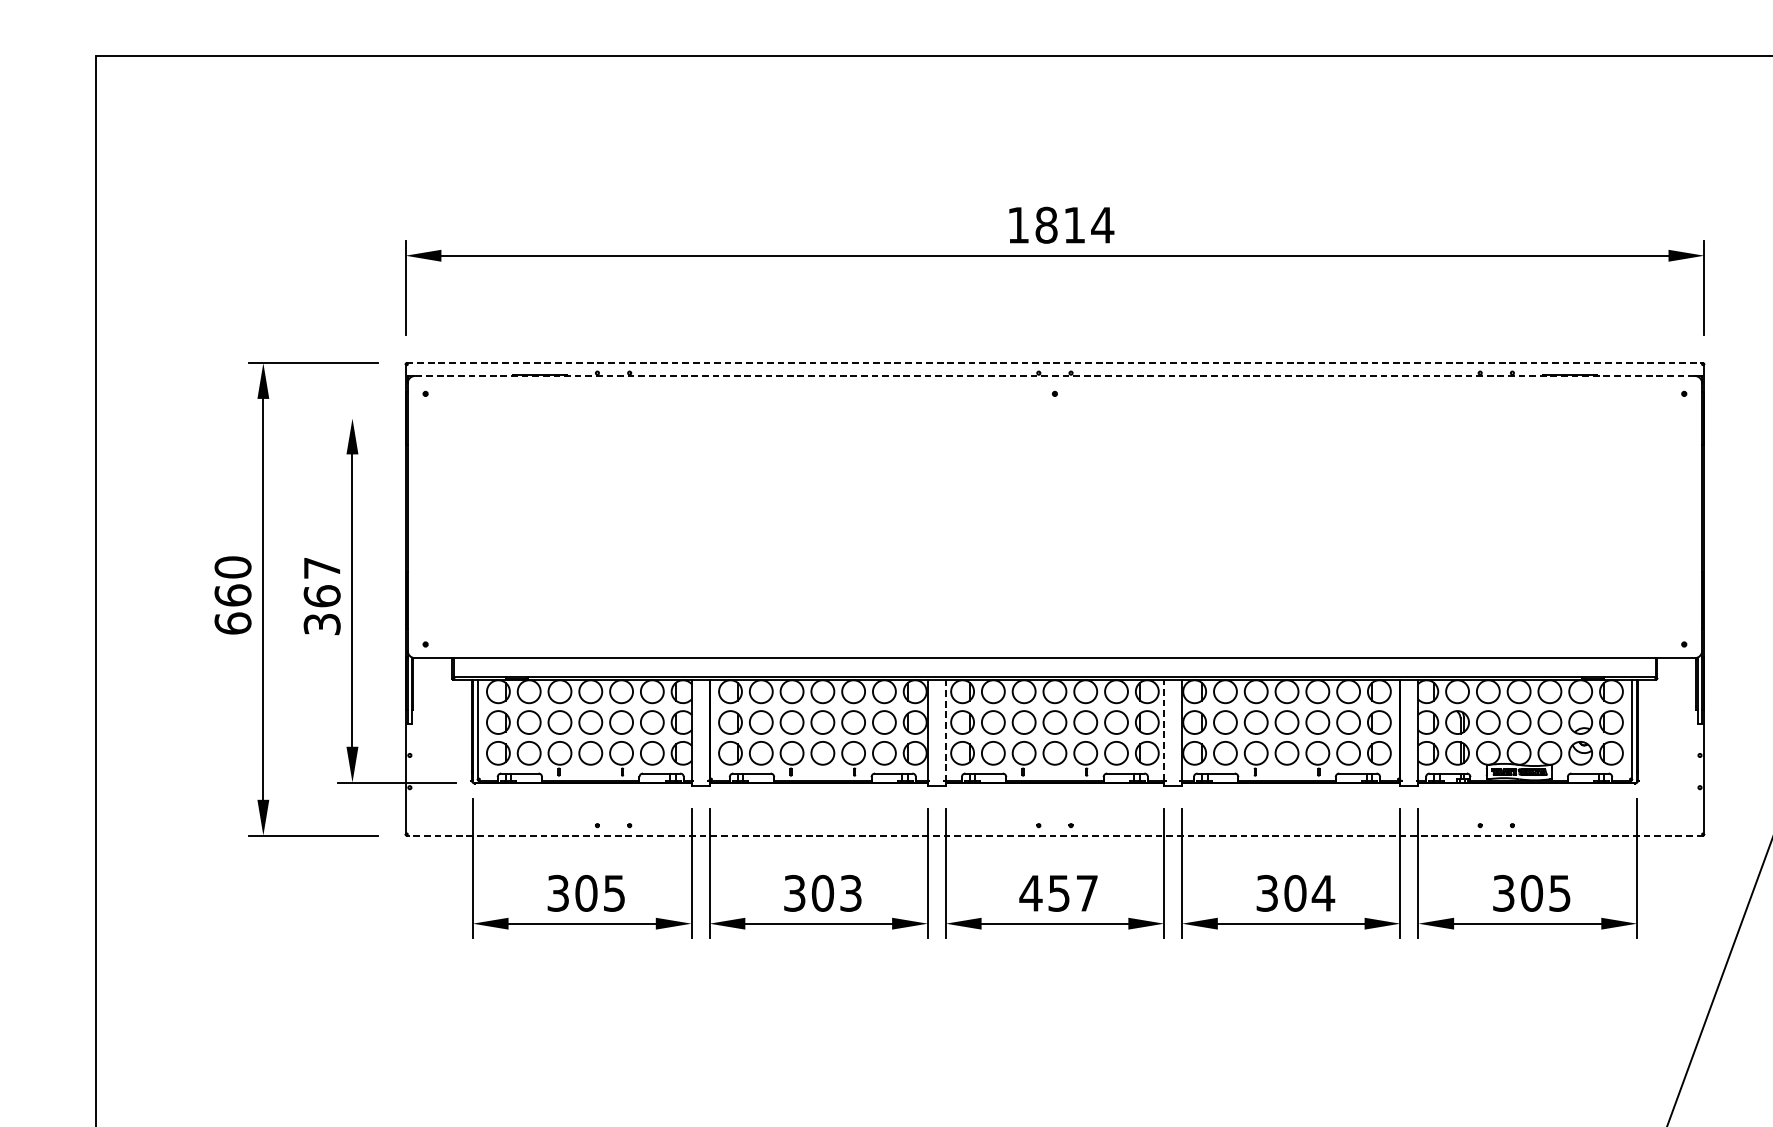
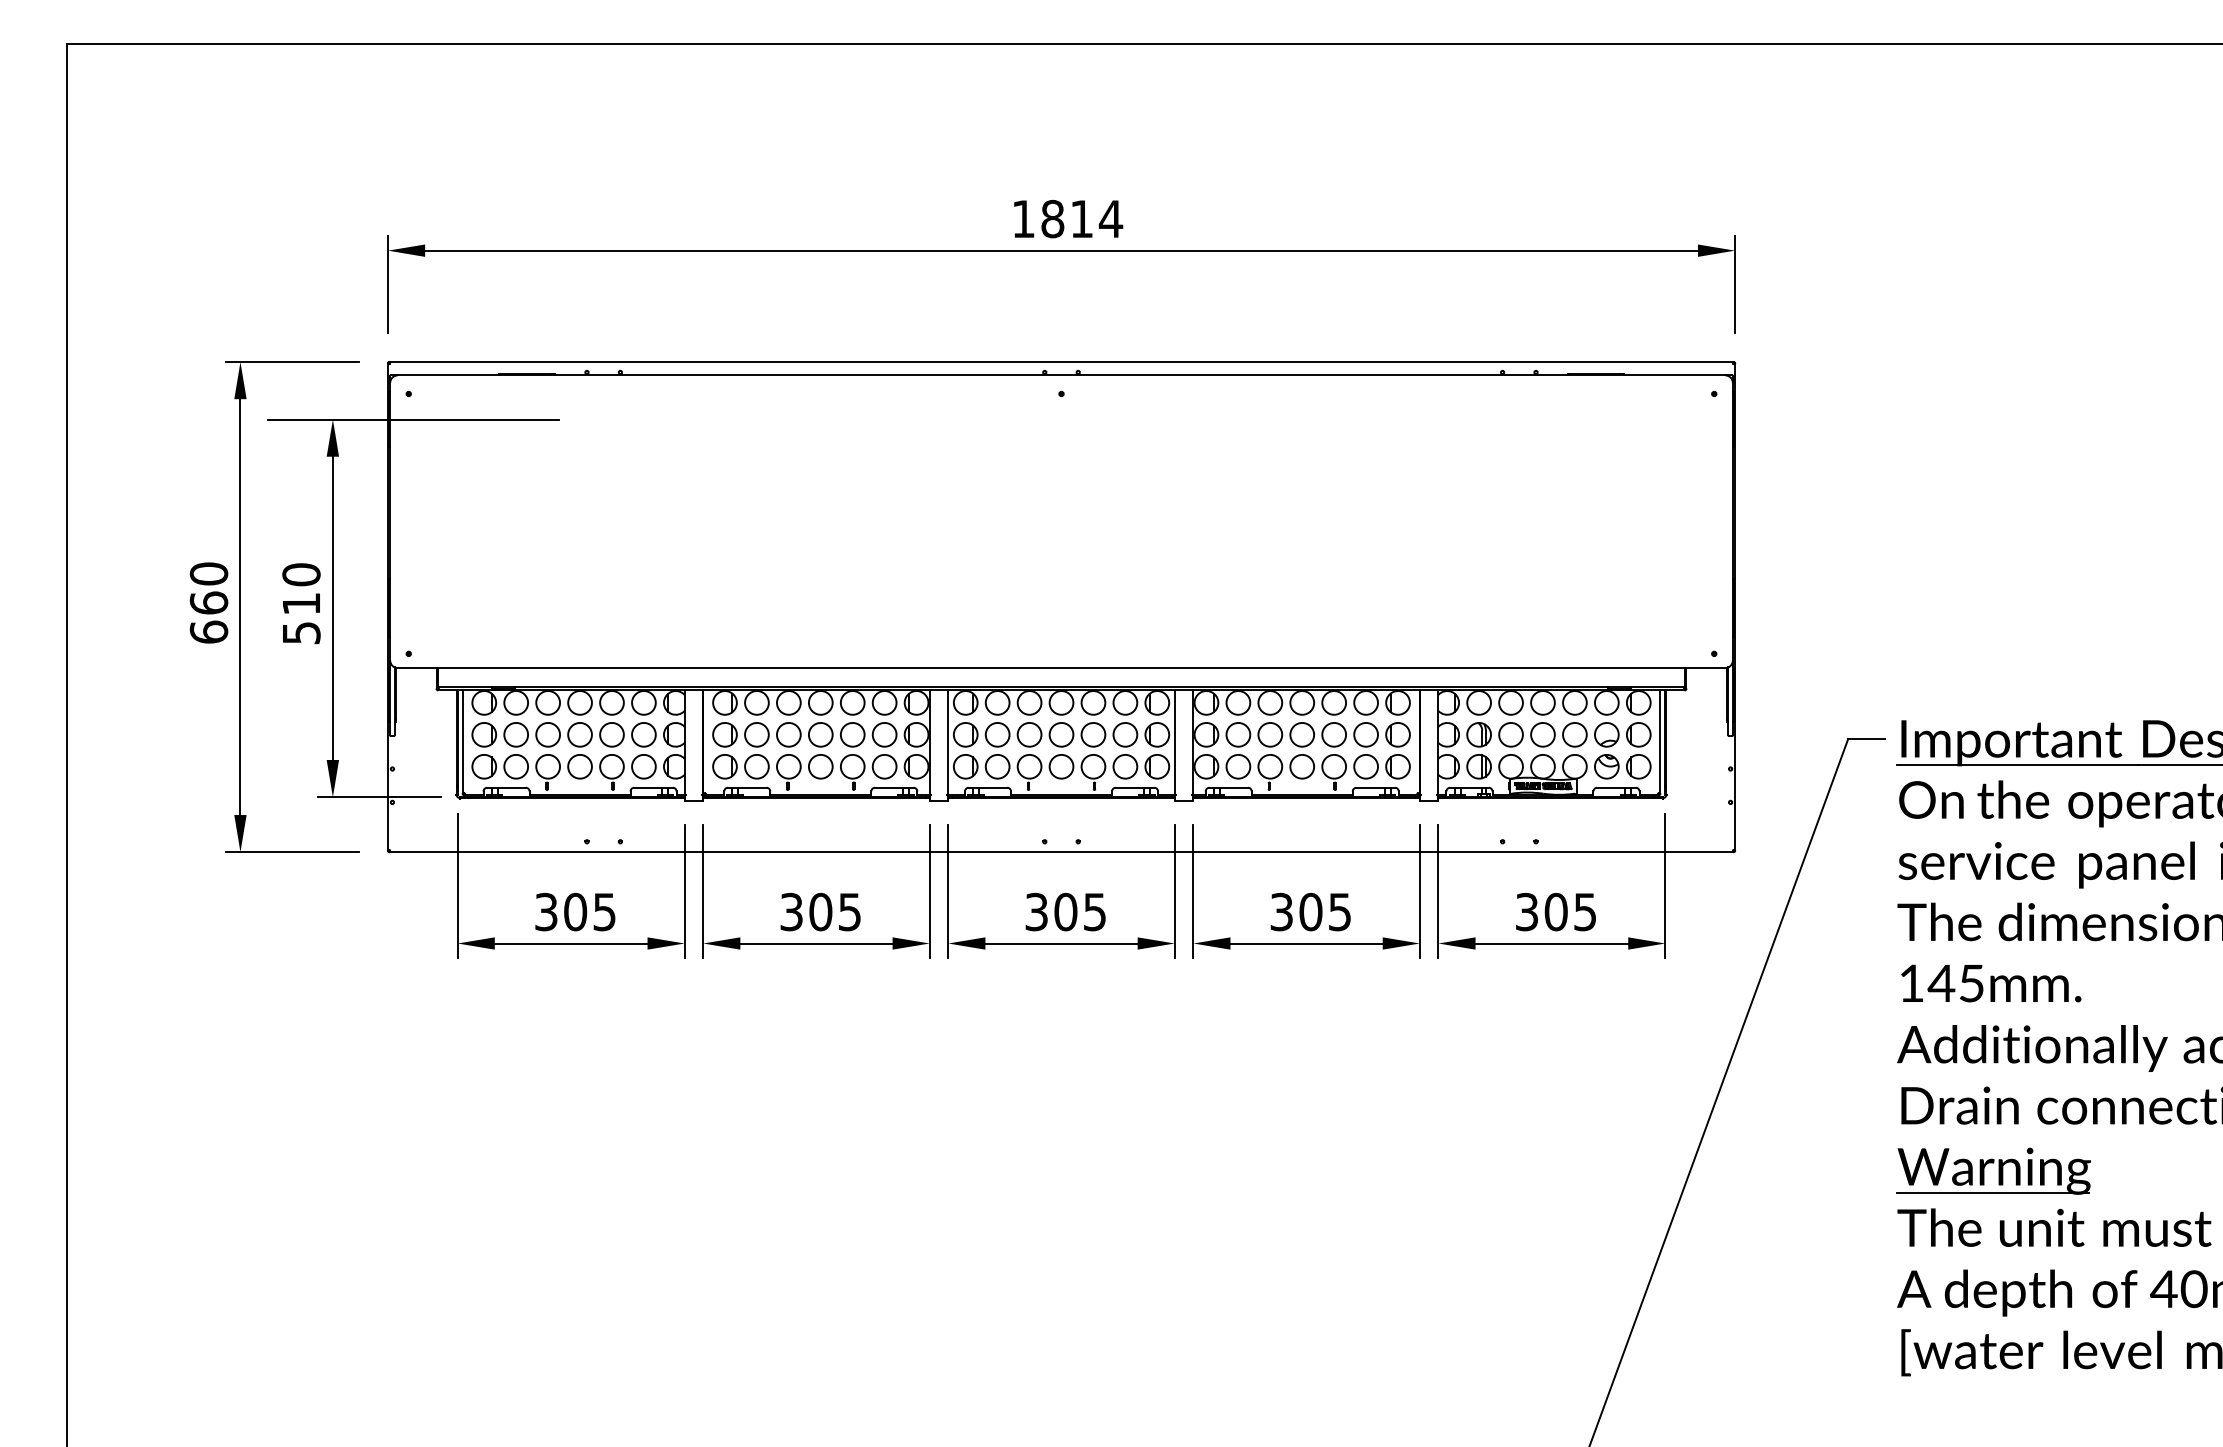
line: (1054, 363) -> (1061, 362), dashed -> solid
line: (1054, 376) -> (1061, 375), dashed -> solid
line: (430, 418) -> (413, 419), added
text: (322, 595) -> (301, 603), 367 -> 510
line: (1163, 729) -> (1174, 742), dashed -> solid
line: (945, 730) -> (948, 743), dashed -> solid
line: (1054, 835) -> (1061, 852), dashed -> solid
text: (850, 892) -> (849, 911), 303 -> 305
text: (1057, 892) -> (1064, 911), 457 -> 305
text: (1322, 893) -> (1339, 912), 304 -> 305

